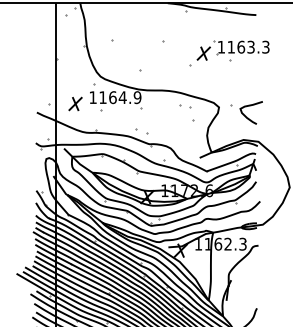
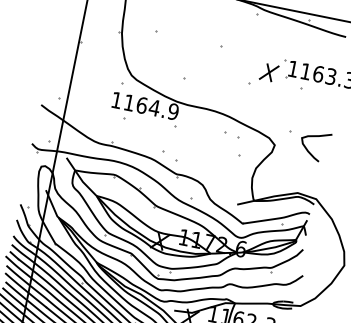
part: (75, 103) -> (92, 103), removed
part: (246, 112) -> (308, 144), moved

